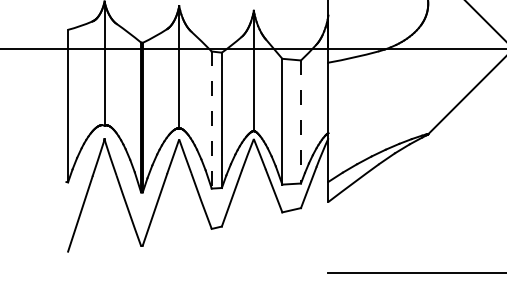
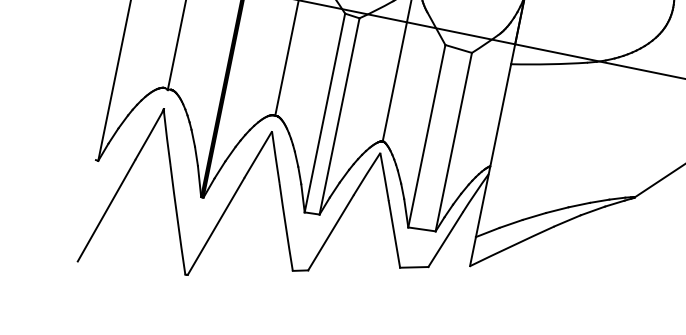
line: (211, 120) -> (324, 113), dashed -> solid
line: (301, 121) -> (454, 141), dashed -> solid

